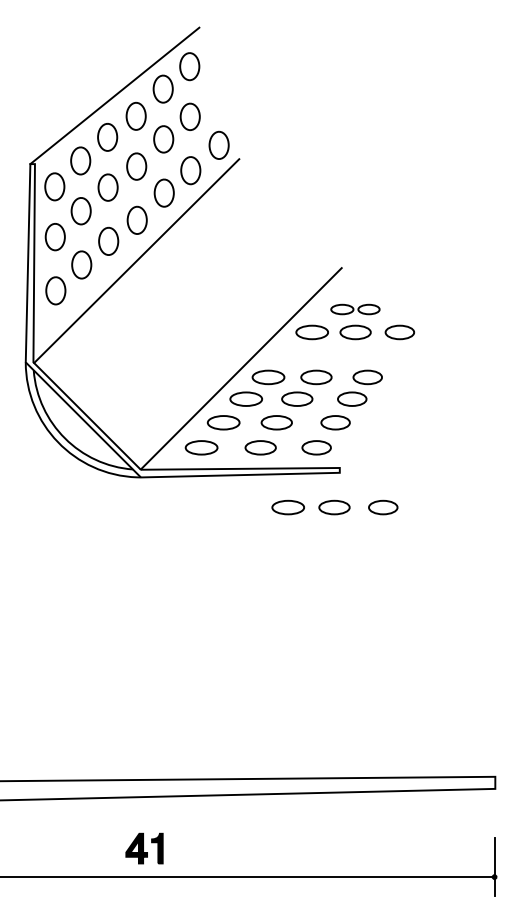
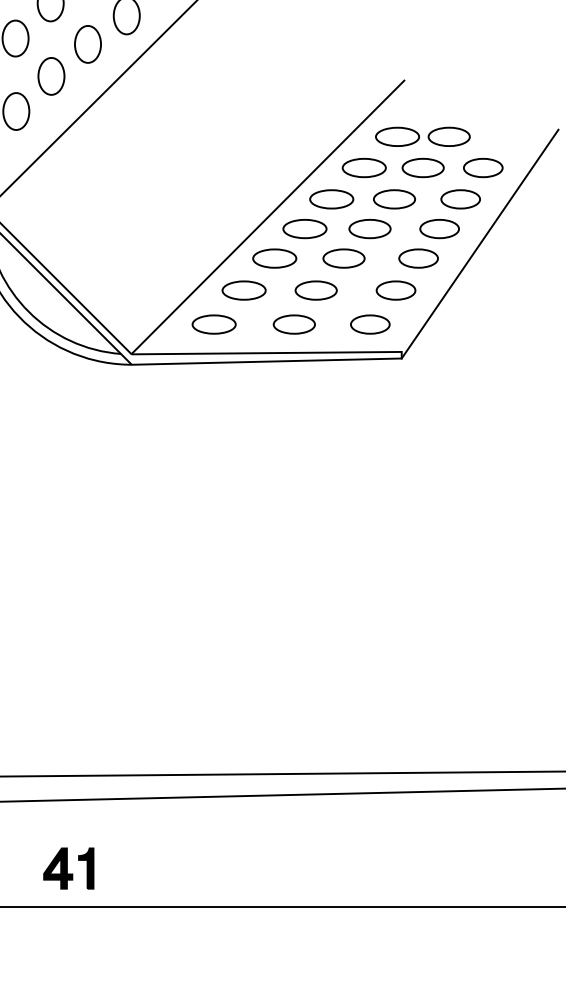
part: (355, 309) -> (423, 136), size x1.43
line: (397, 388) -> (480, 244), added
part: (334, 507) -> (394, 199), moved
part: (144, 848) -> (68, 868), moved

